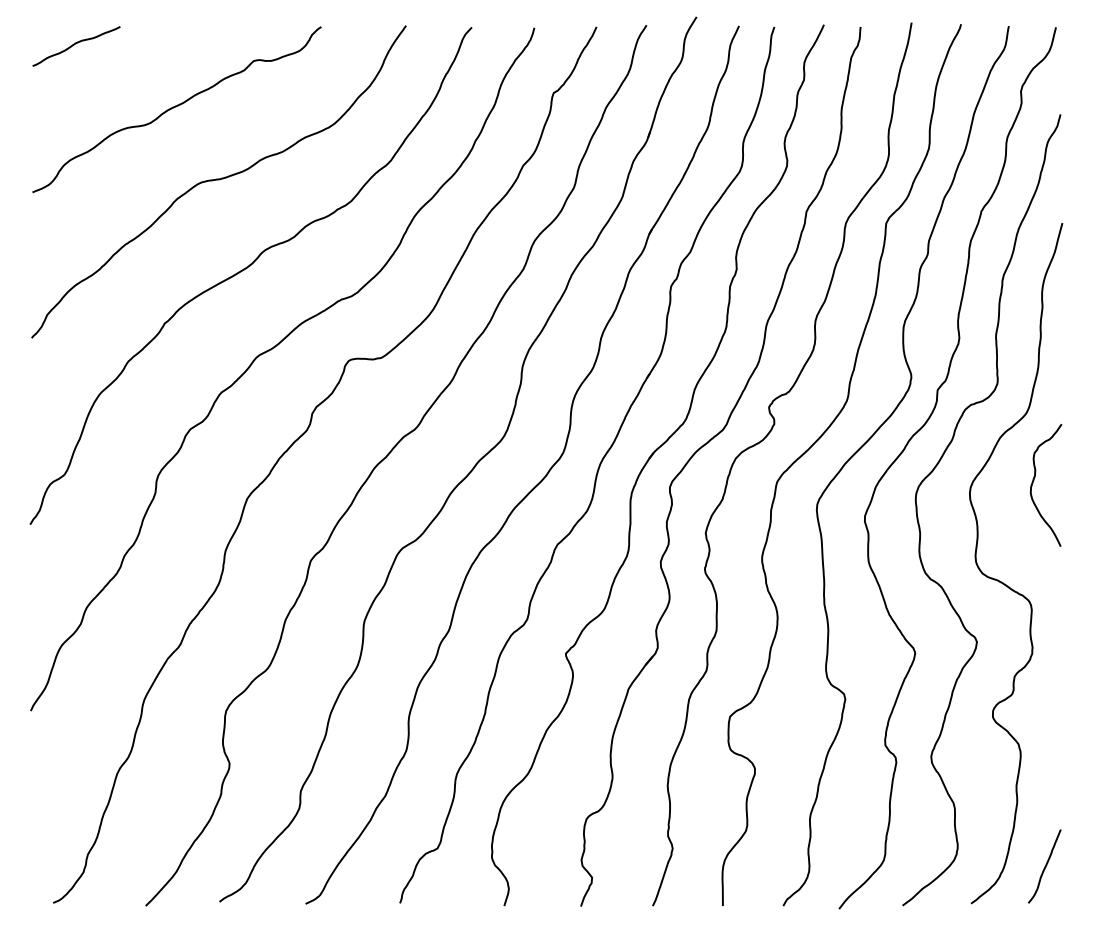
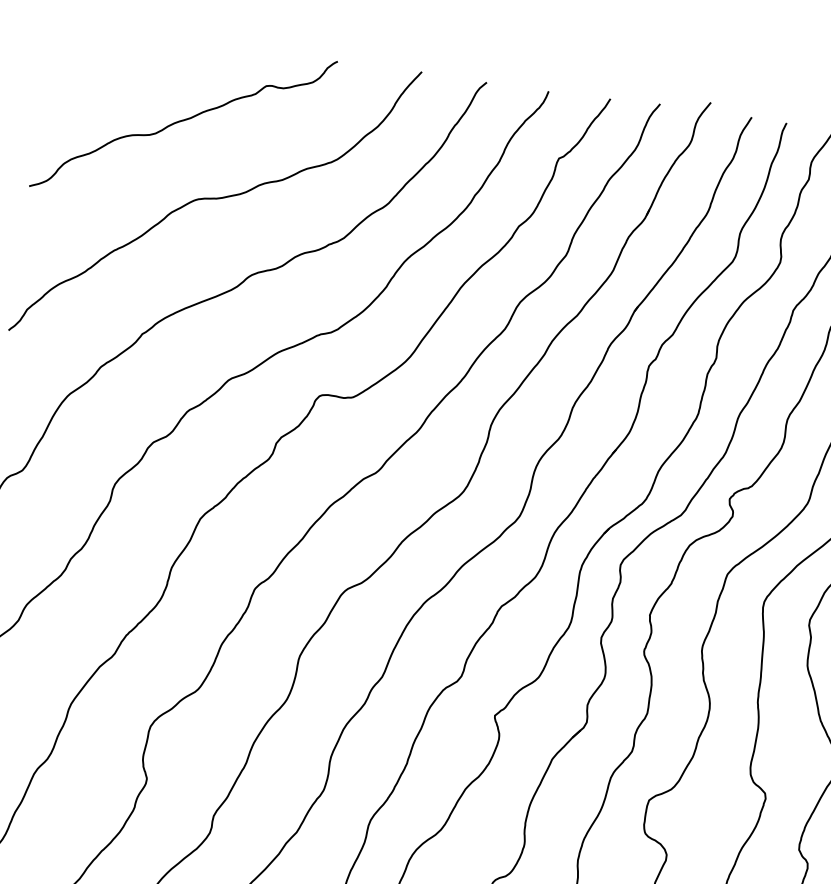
curve: (76, 44) -> (92, 45), removed

